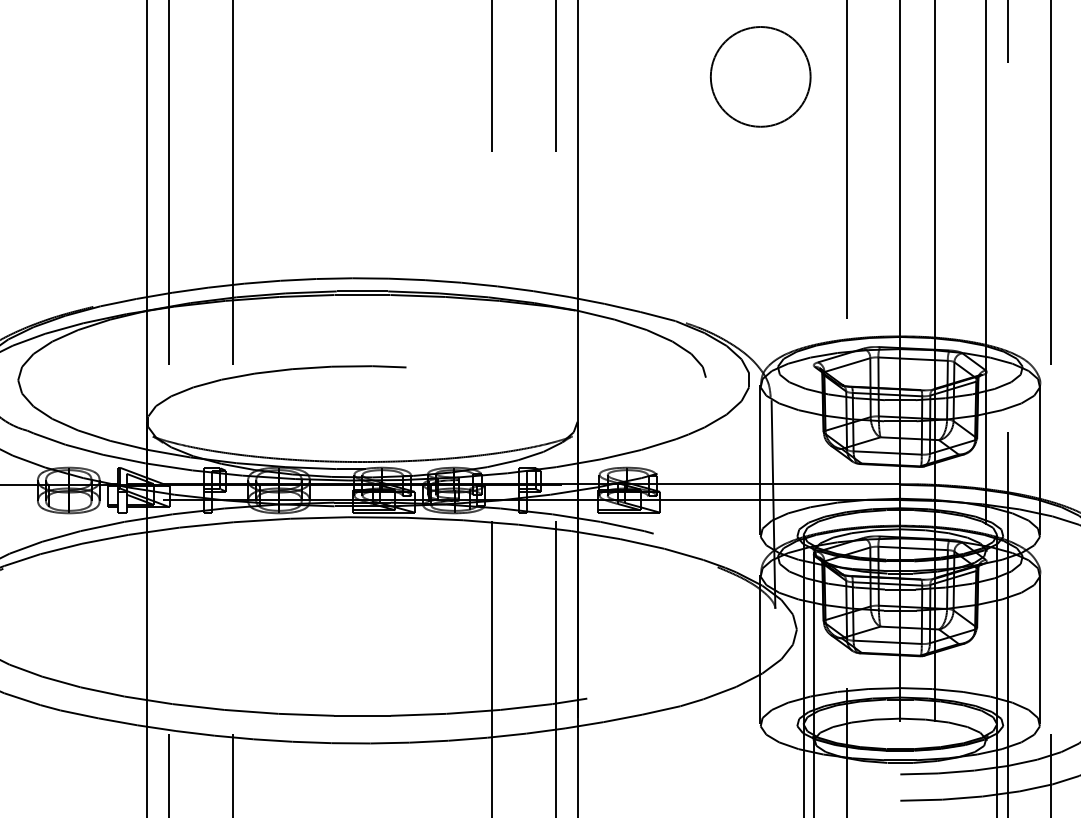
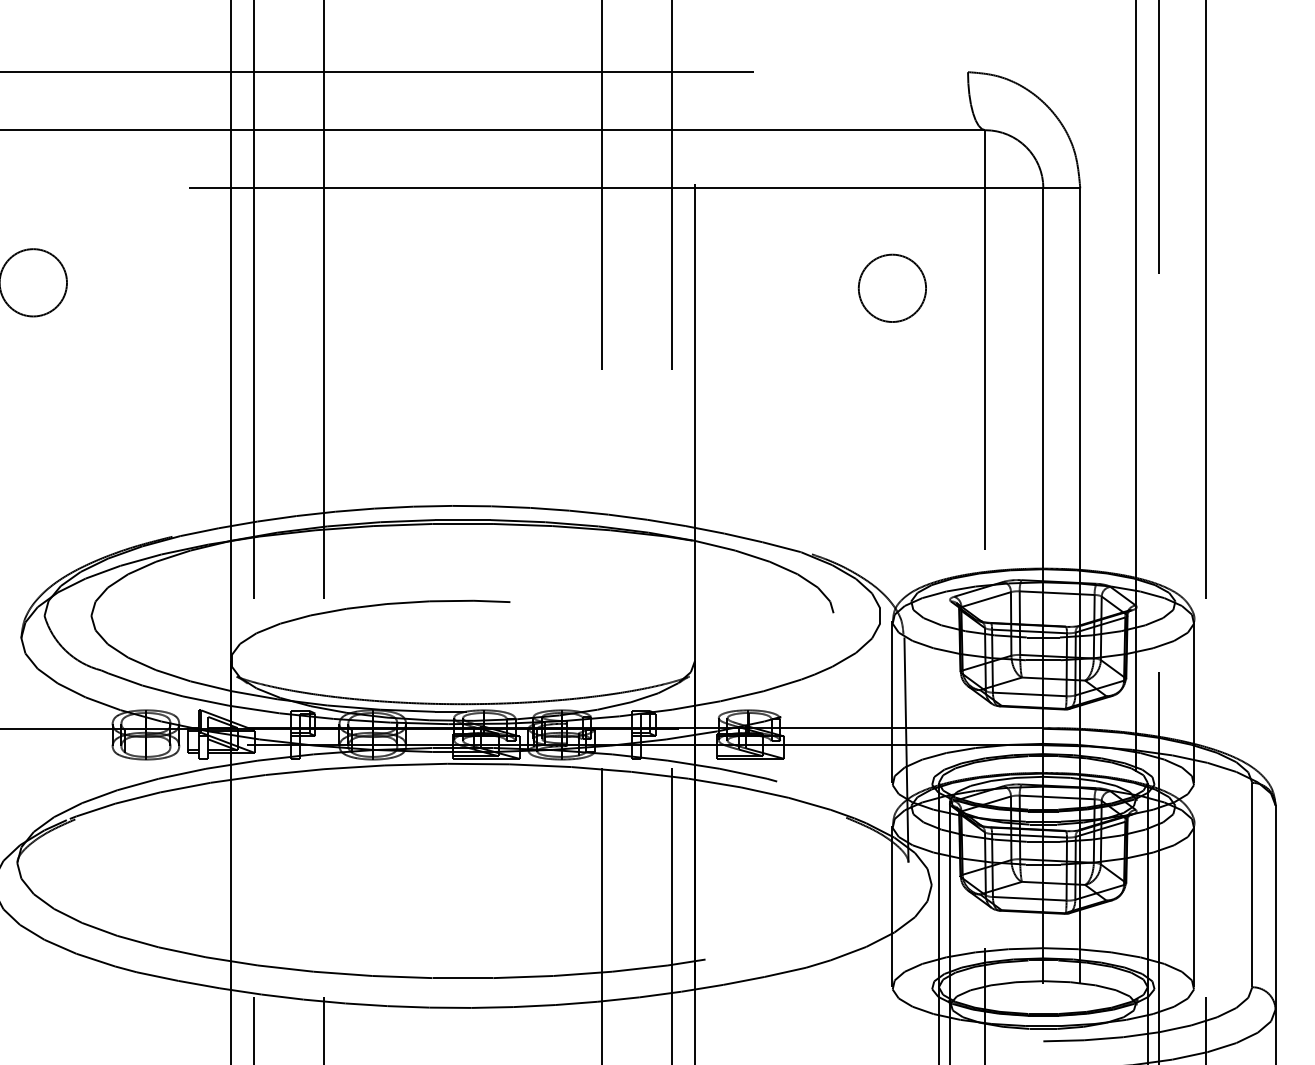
circle: (759, 75) -> (891, 287), size x0.62

